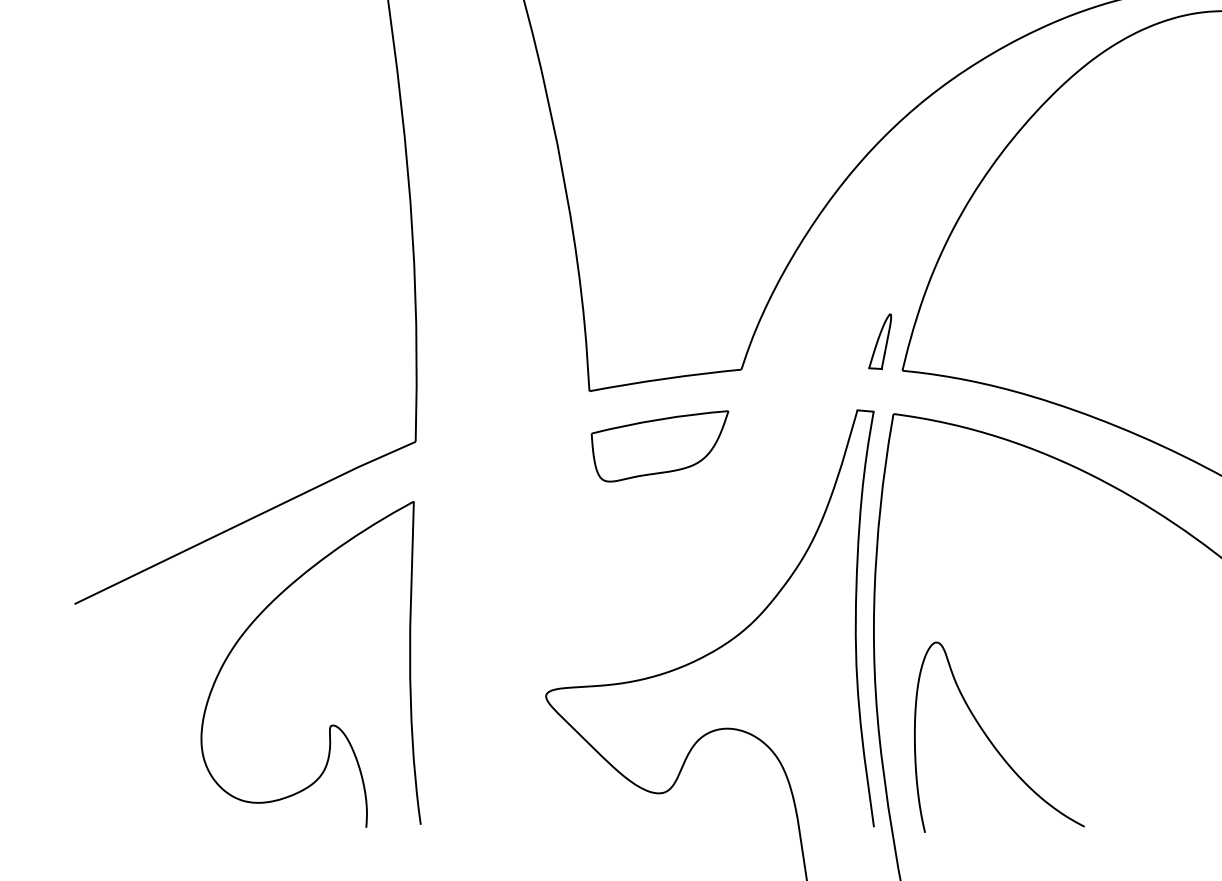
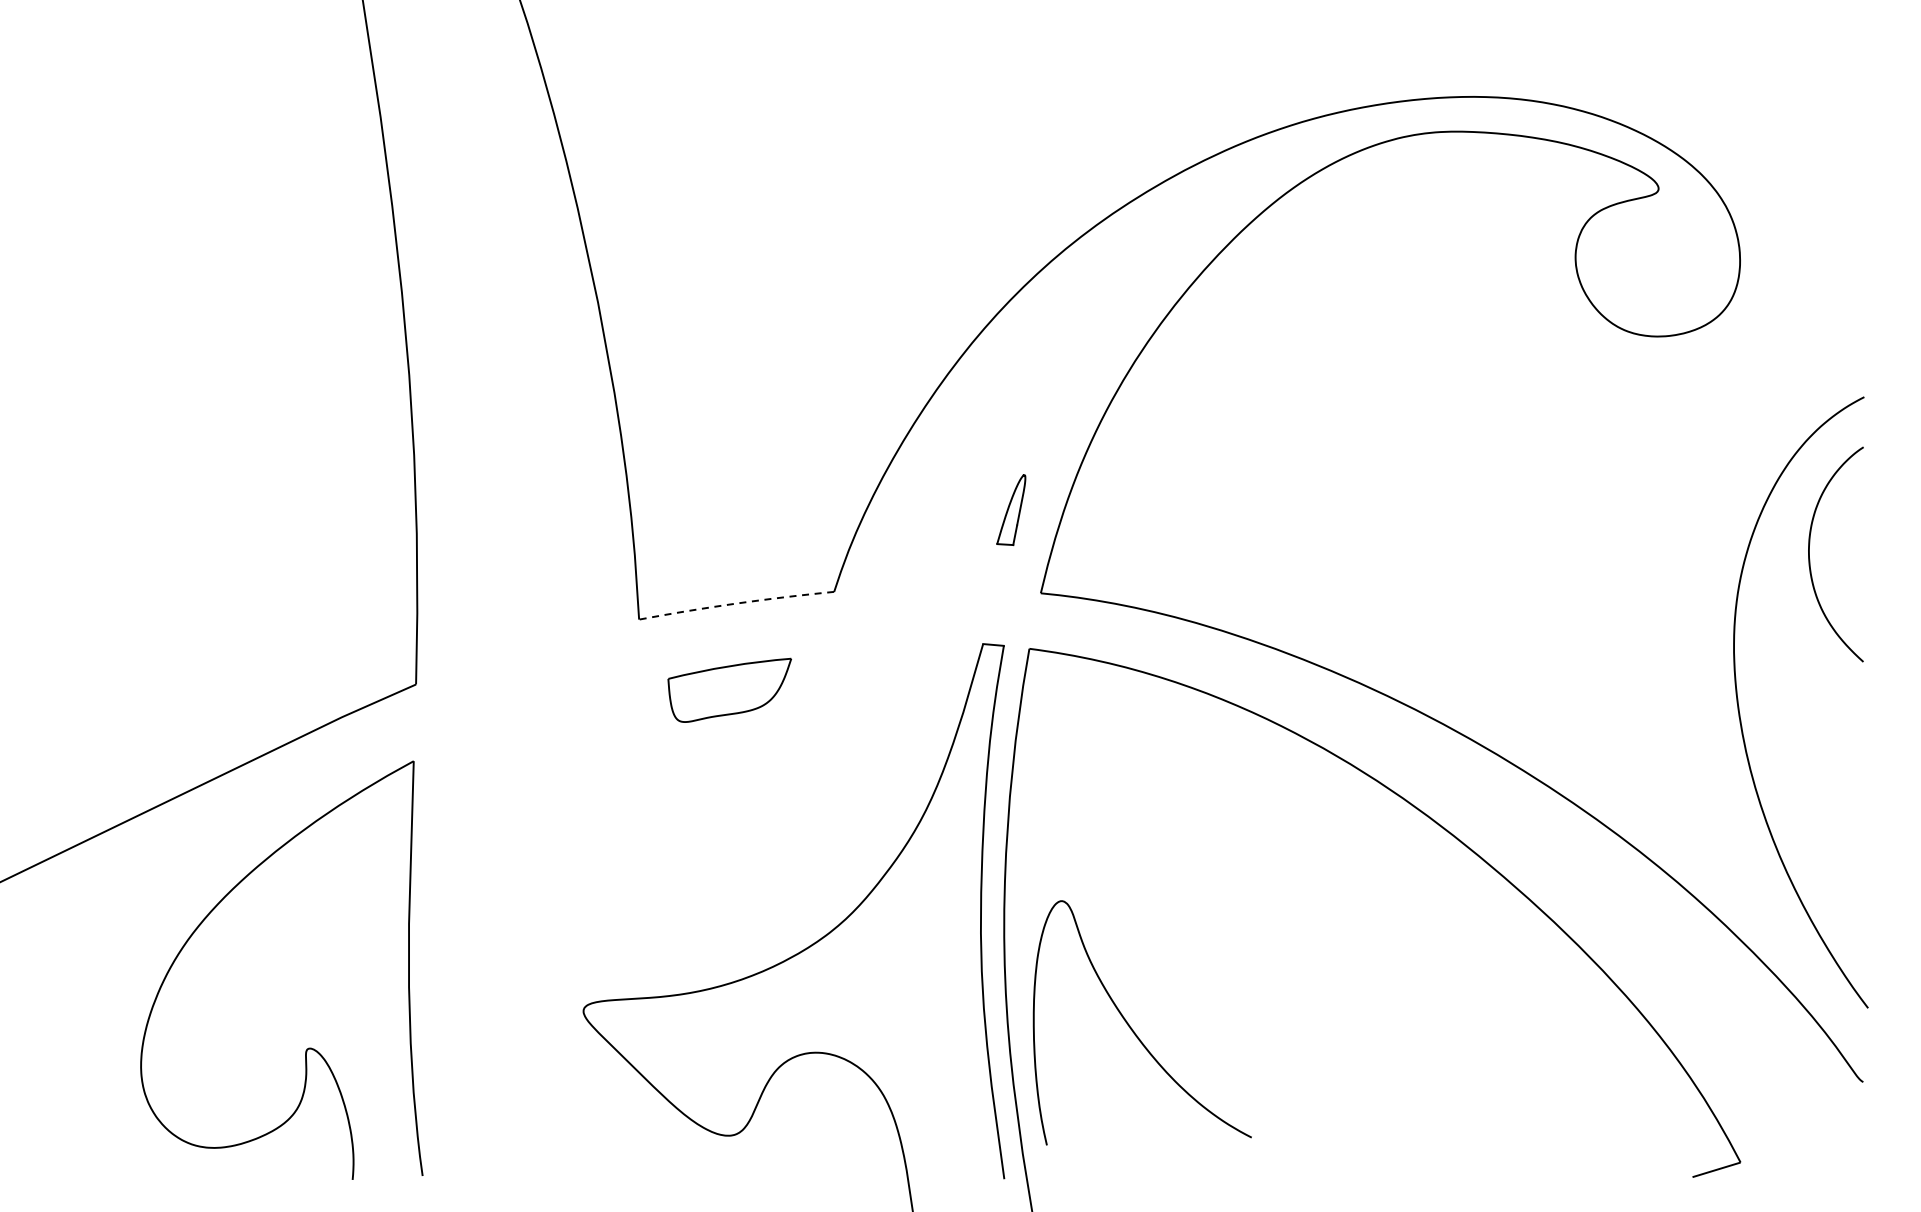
part: (880, 342) -> (1011, 510), moved
arc: (665, 378) -> (736, 603), solid -> dashed
part: (659, 446) -> (729, 690), size x0.7
curve: (991, 741) -> (1132, 1028), moved

